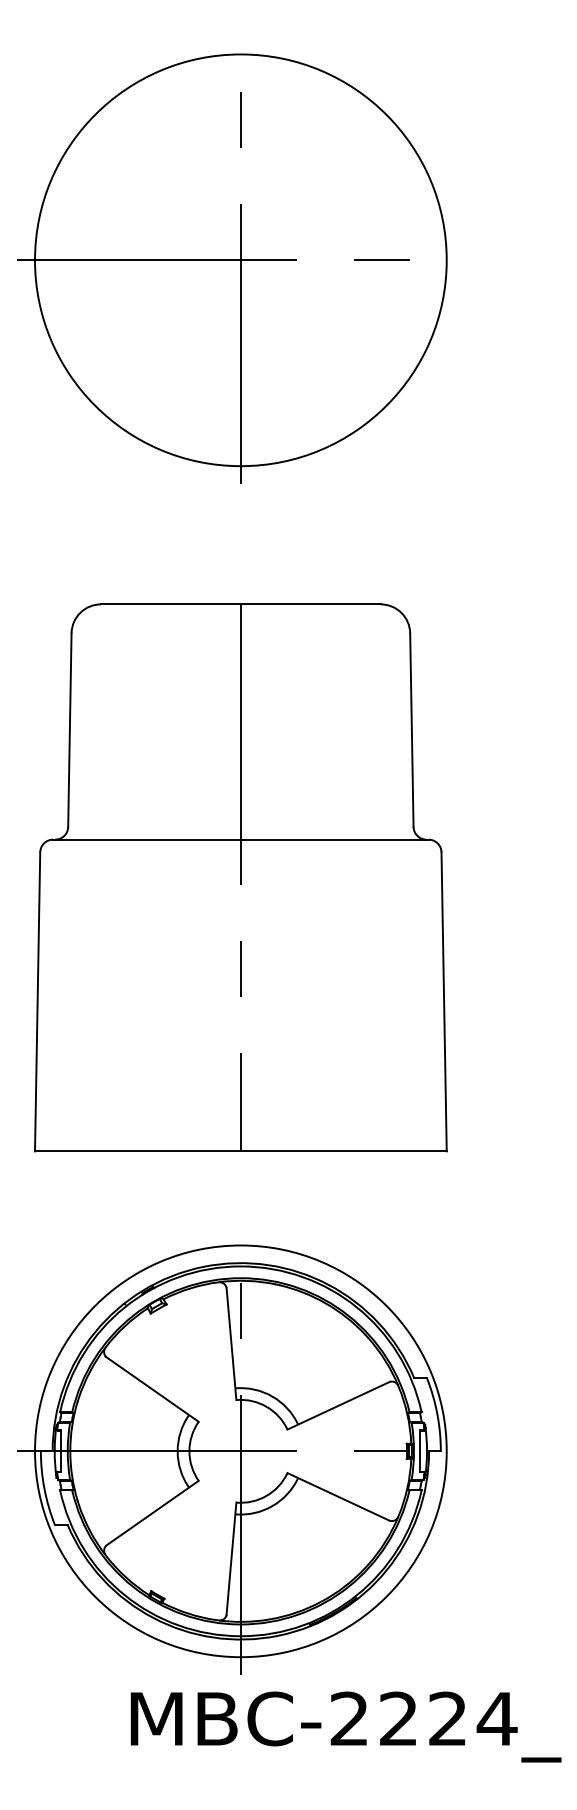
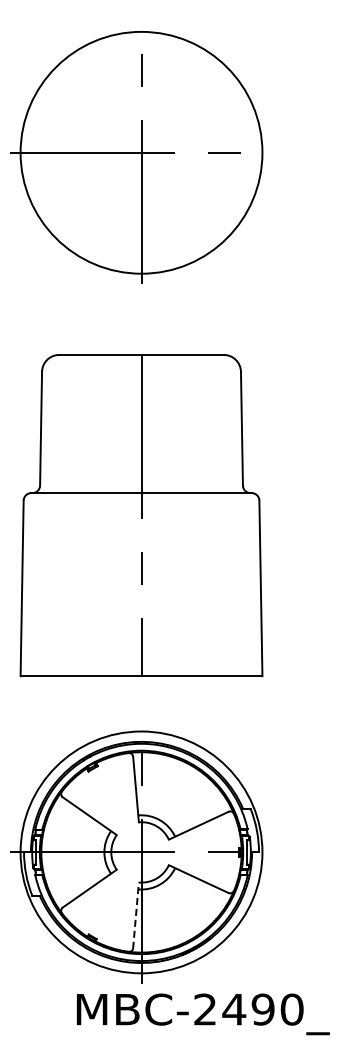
line: (232, 1558) -> (136, 915), solid -> dashed
text: (448, 1718) -> (263, 1009), MBC-2224_ -> MBC-2490_

